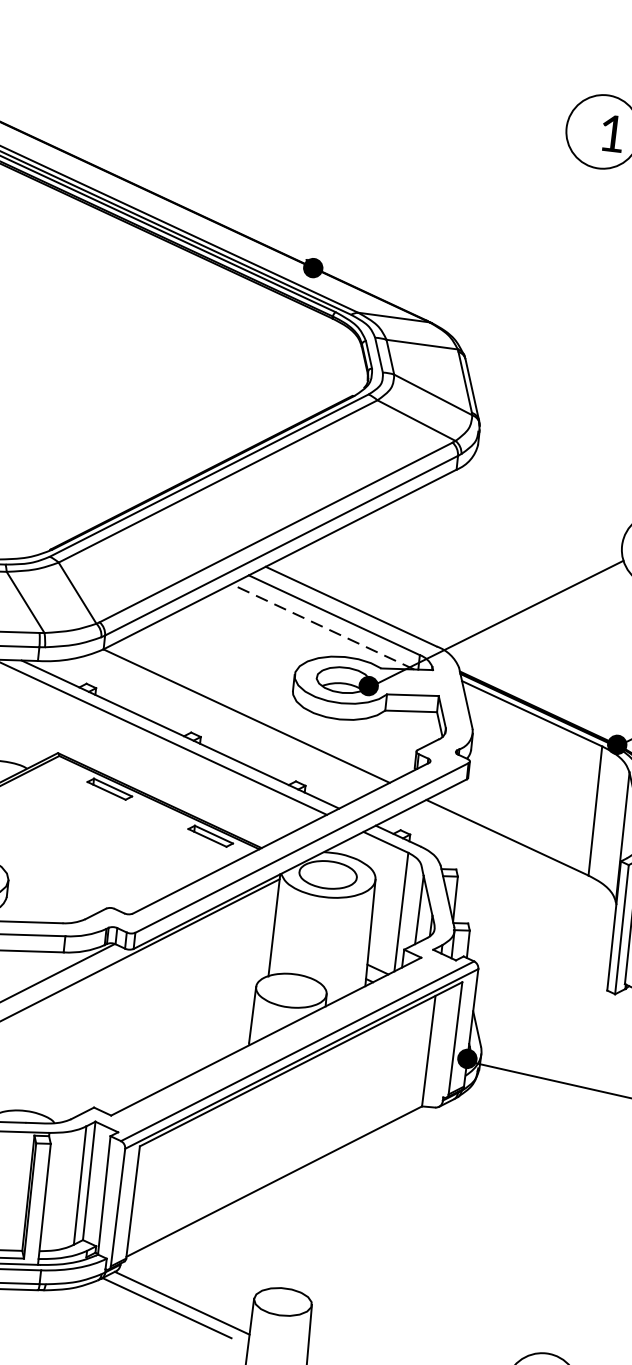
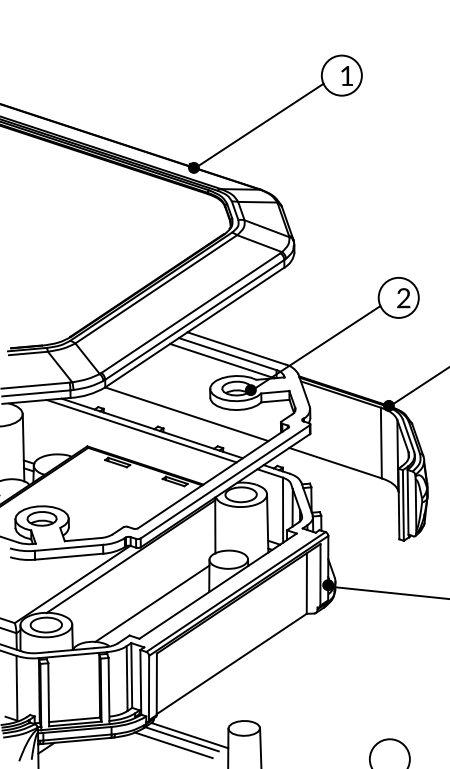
line: (444, 203) -> (260, 124), added
line: (323, 627) -> (222, 361), dashed -> solid
line: (142, 1054) -> (152, 603), added
line: (150, 1317) -> (173, 745), added

